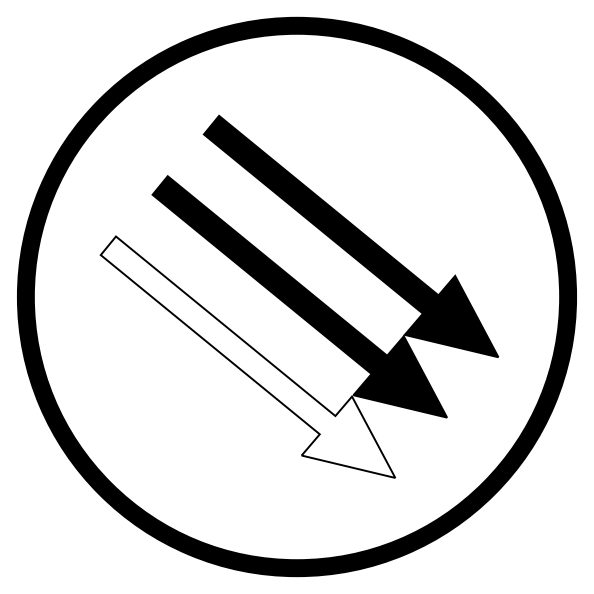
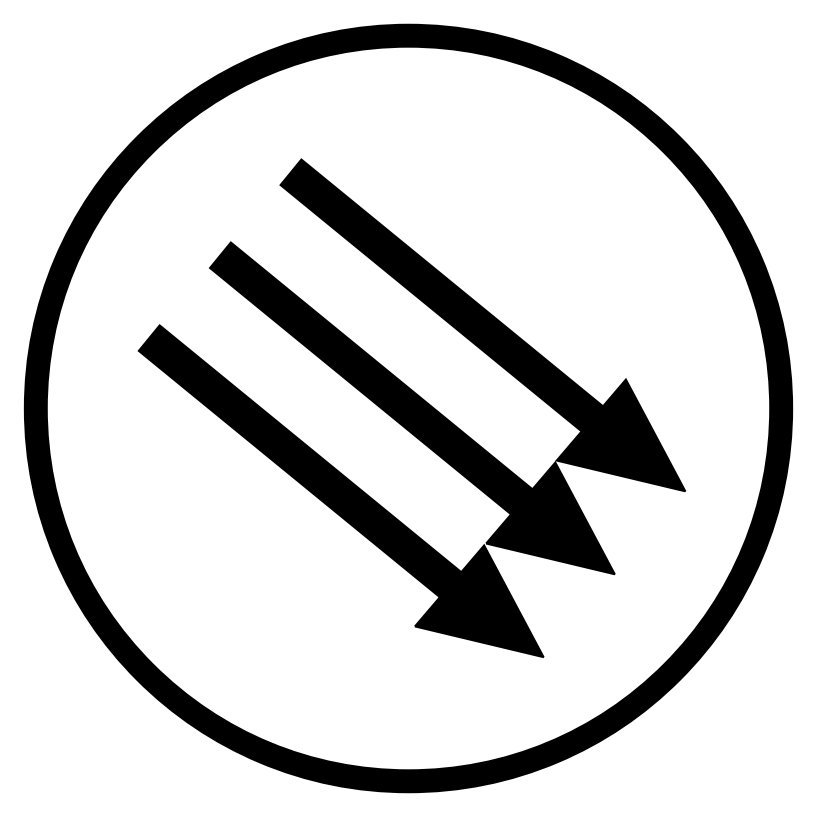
fill: (247, 356) -> (340, 490), added

